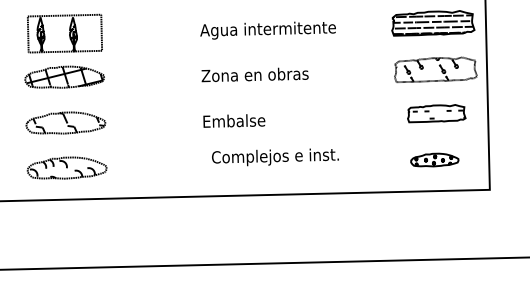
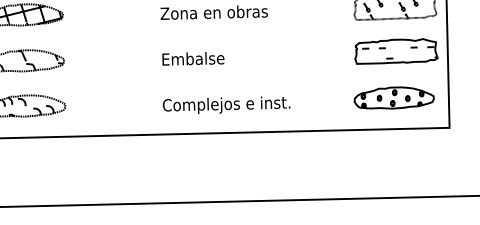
part: (436, 113) -> (396, 51), size x1.43
text: (275, 157) -> (226, 105), moved
part: (434, 159) -> (394, 97), size x1.67

